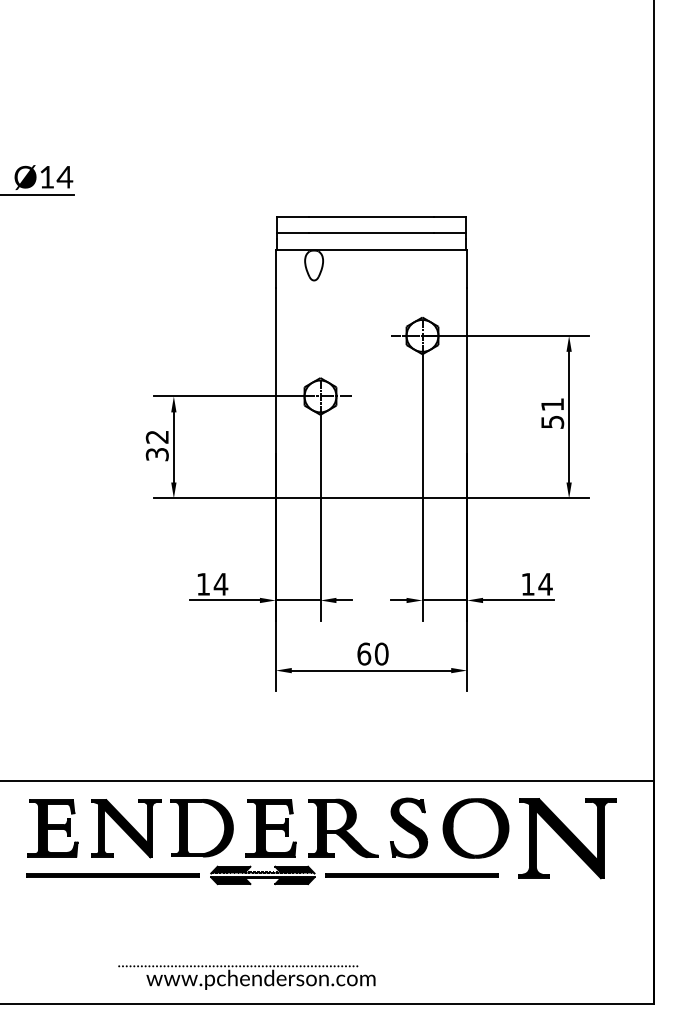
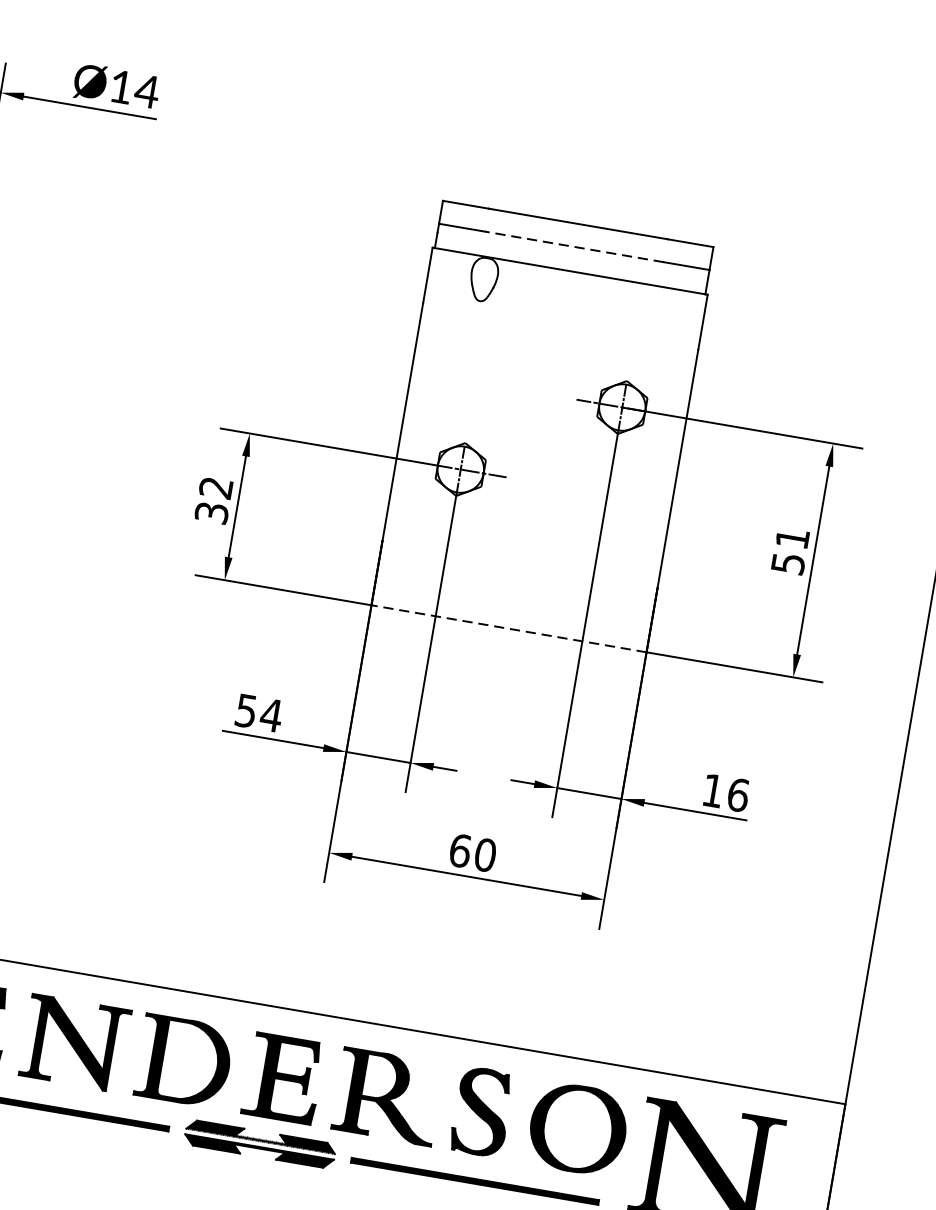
line: (371, 232) -> (574, 246), solid -> dashed
line: (371, 498) -> (509, 628), solid -> dashed
text: (545, 583) -> (738, 793), 14 -> 16
text: (203, 584) -> (246, 711), 14 -> 54

